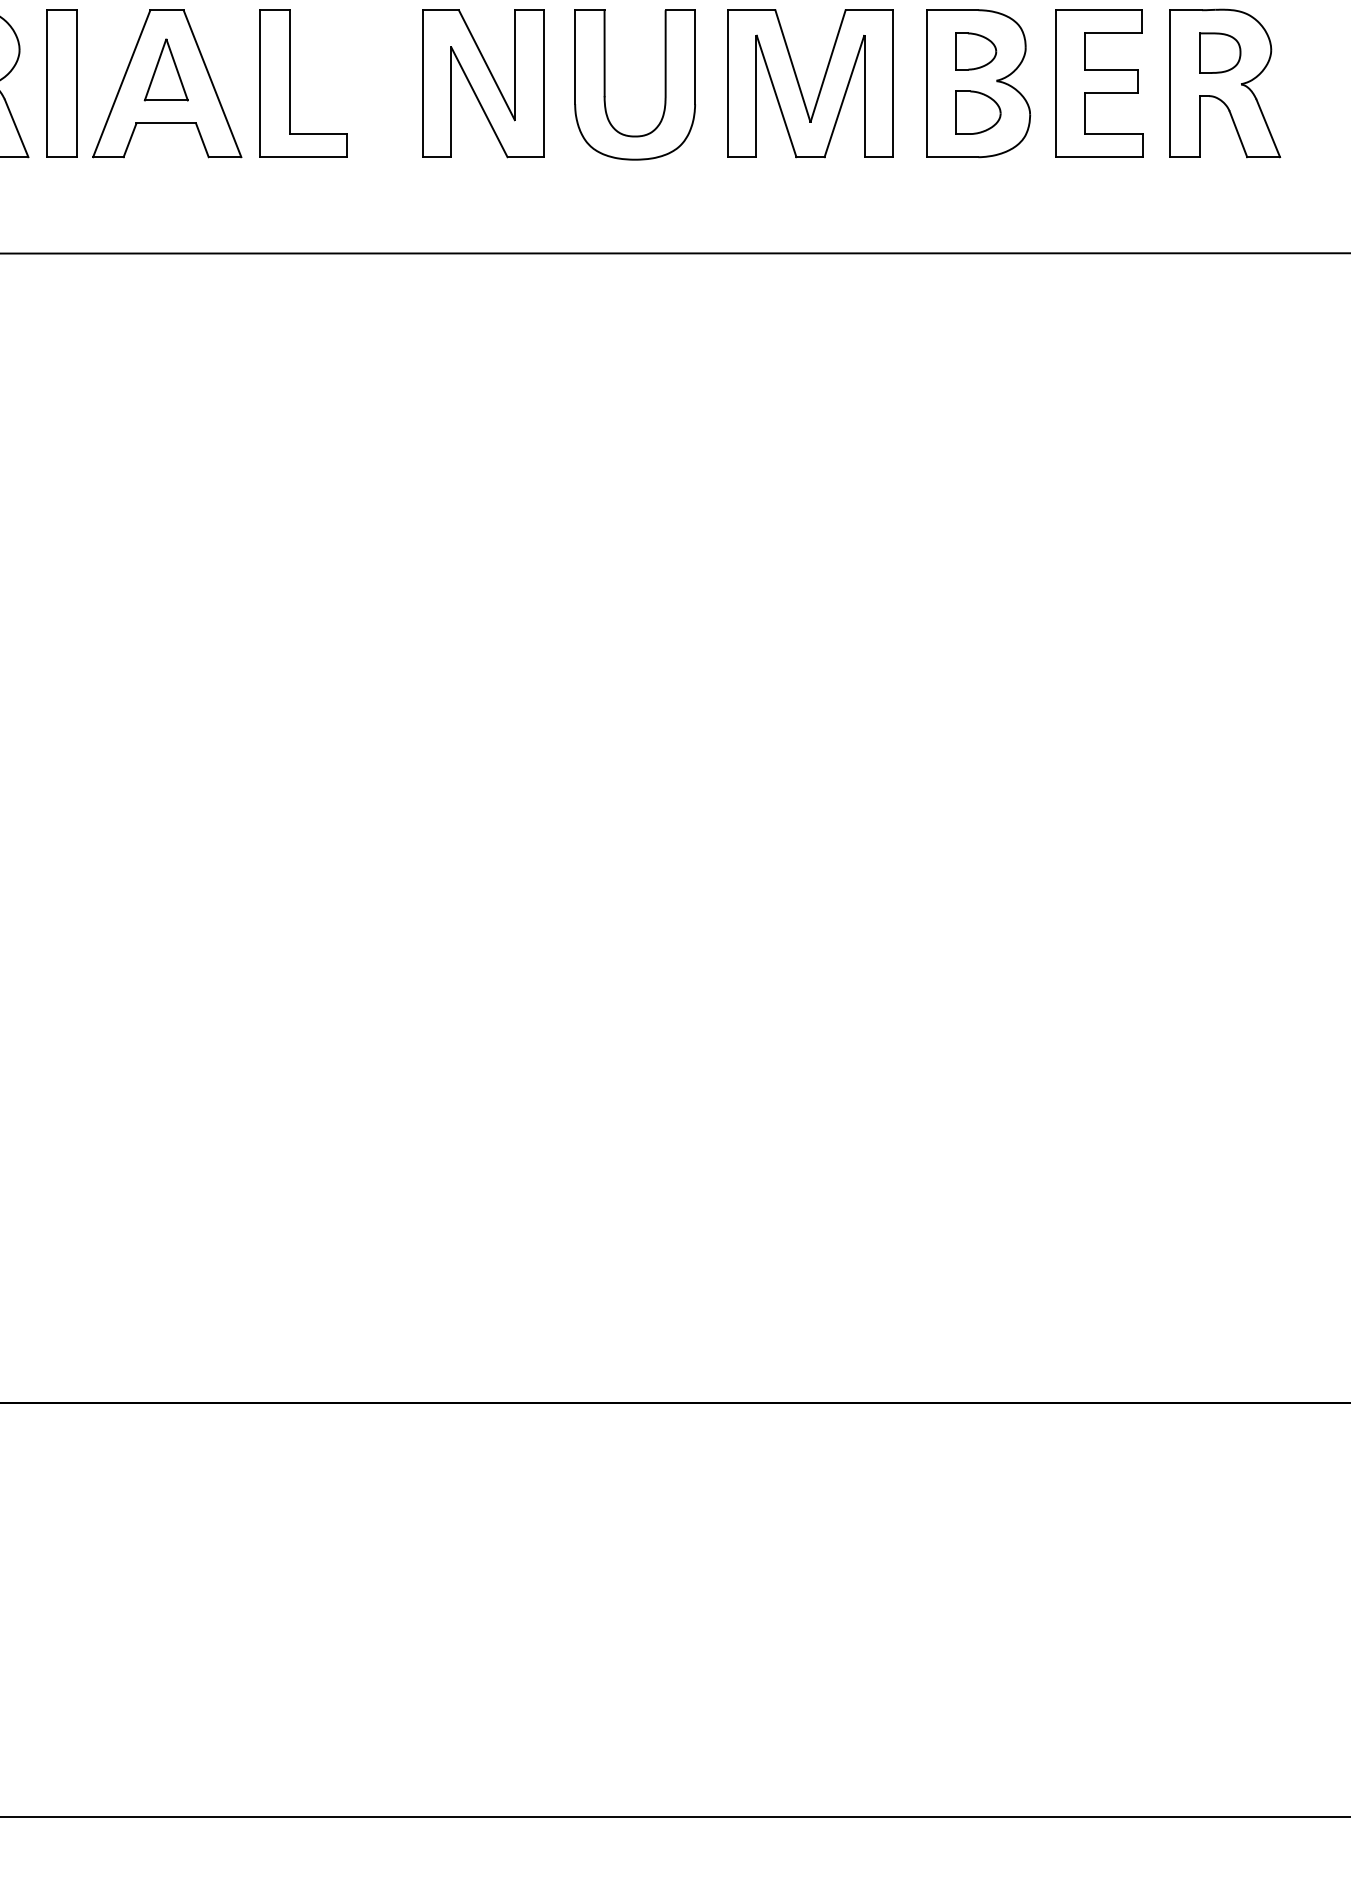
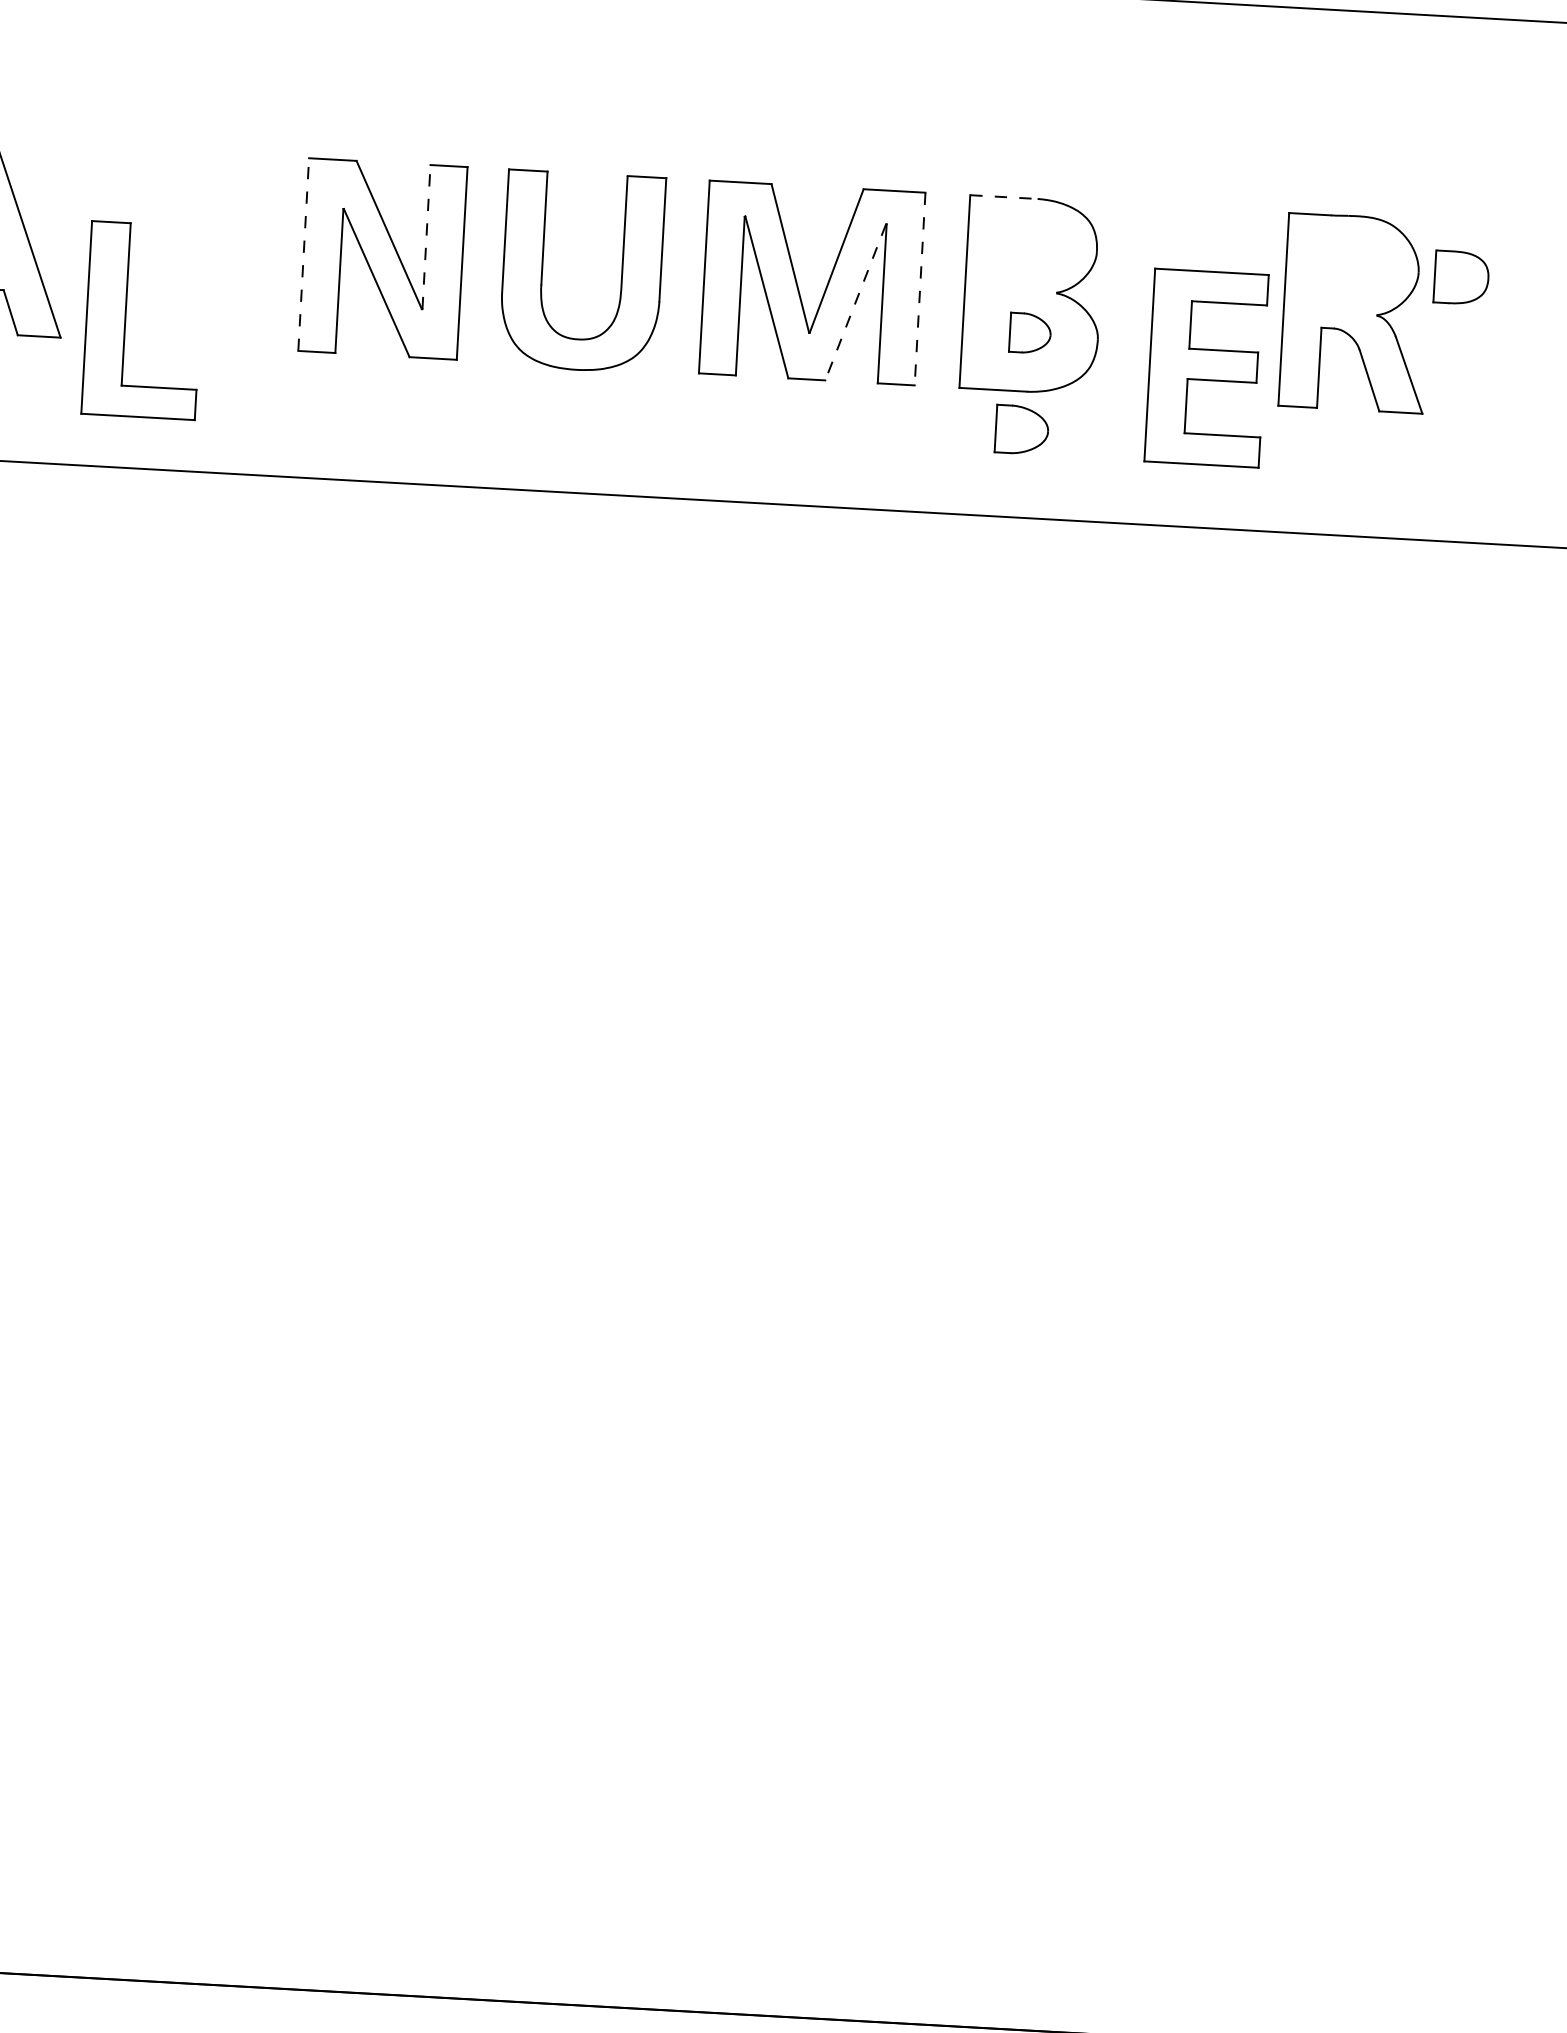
line: (952, 10) -> (1003, 197), solid -> dashed
part: (976, 51) -> (1022, 429), moved
part: (1220, 52) -> (1462, 277), moved
line: (515, 65) -> (426, 237), solid -> dashed
part: (290, 83) -> (126, 319), moved
line: (422, 83) -> (303, 254), solid -> dashed
part: (1099, 83) -> (1207, 367), moved
line: (892, 84) -> (919, 290), solid -> dashed
line: (844, 96) -> (855, 302), solid -> dashed
part: (978, 112) -> (1030, 333), size x0.7

